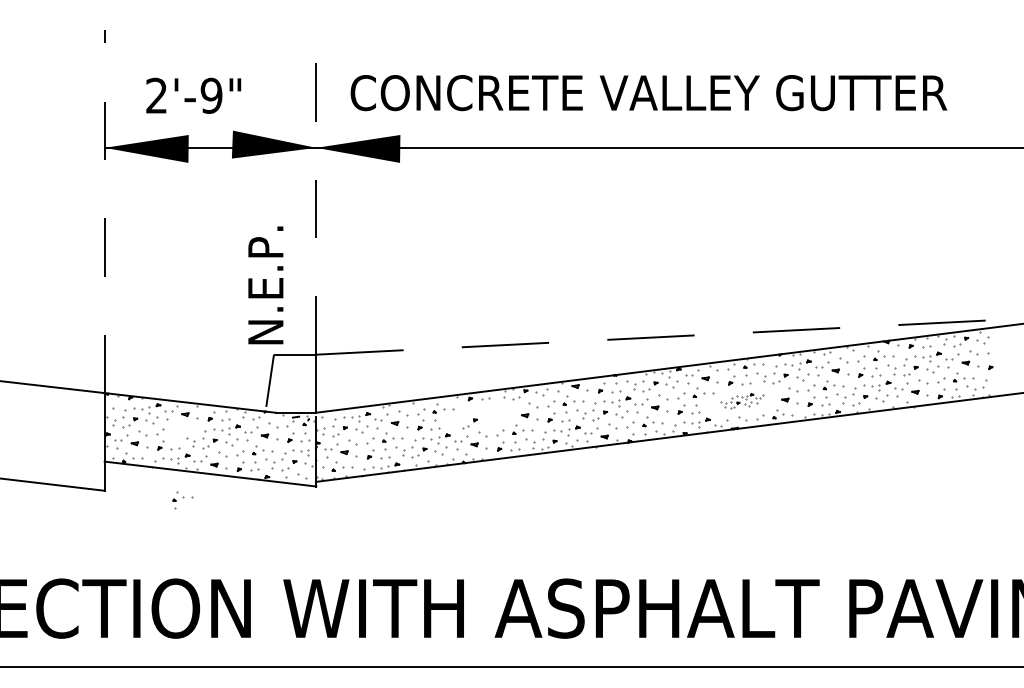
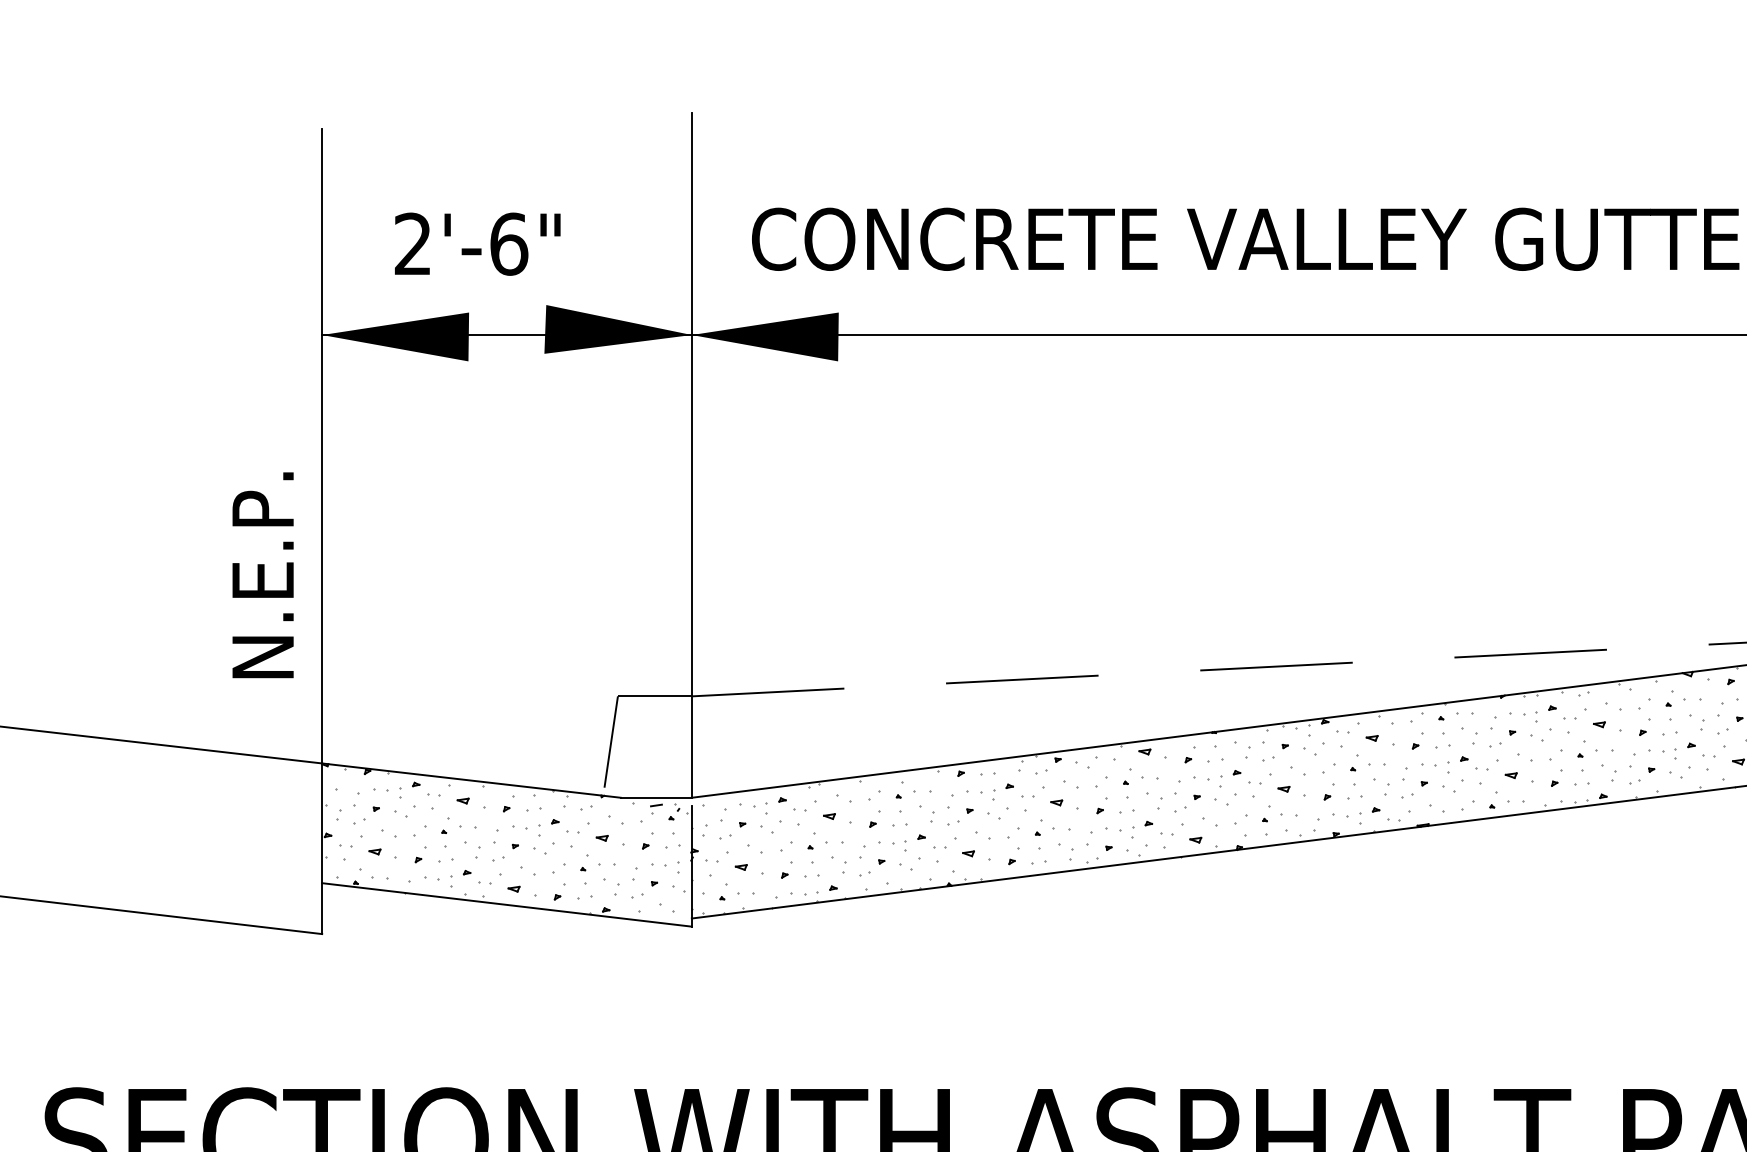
text: (211, 95) -> (508, 243), 2'-9" -> 2'-6"
line: (316, 187) -> (692, 404), dashed -> solid
line: (104, 211) -> (321, 446), dashed -> solid
text: (265, 285) -> (262, 575), moved
part: (742, 400) -> (1436, 776), size x1.67
part: (482, 415) -> (982, 802), added
part: (182, 500) -> (458, 832), moved

